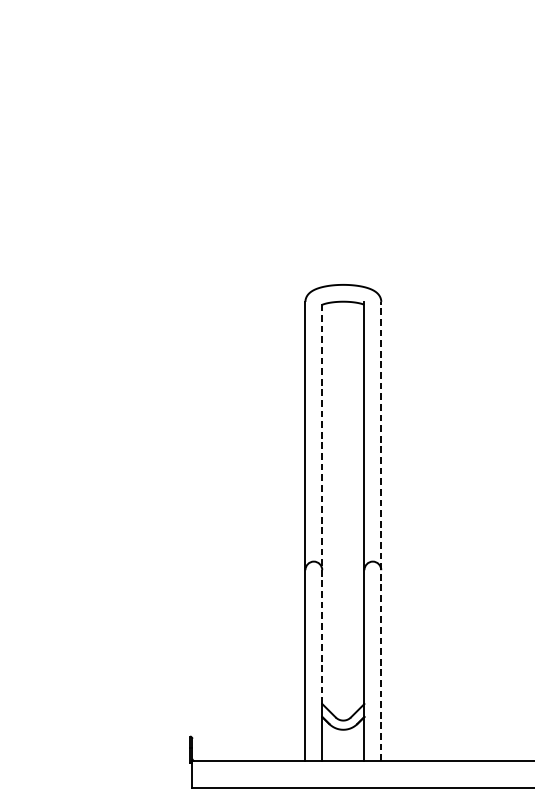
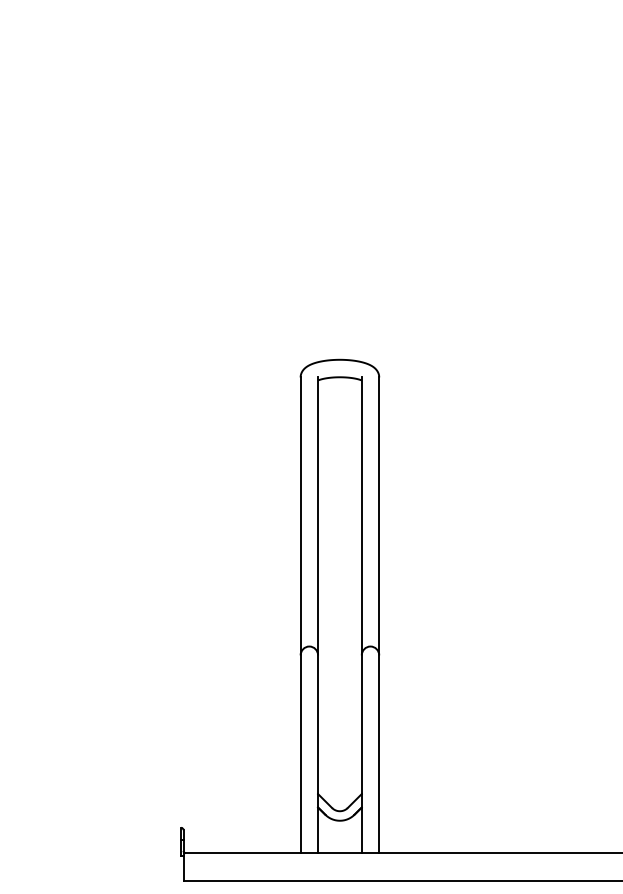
line: (322, 502) -> (318, 585), dashed -> solid
line: (381, 531) -> (379, 615), dashed -> solid

